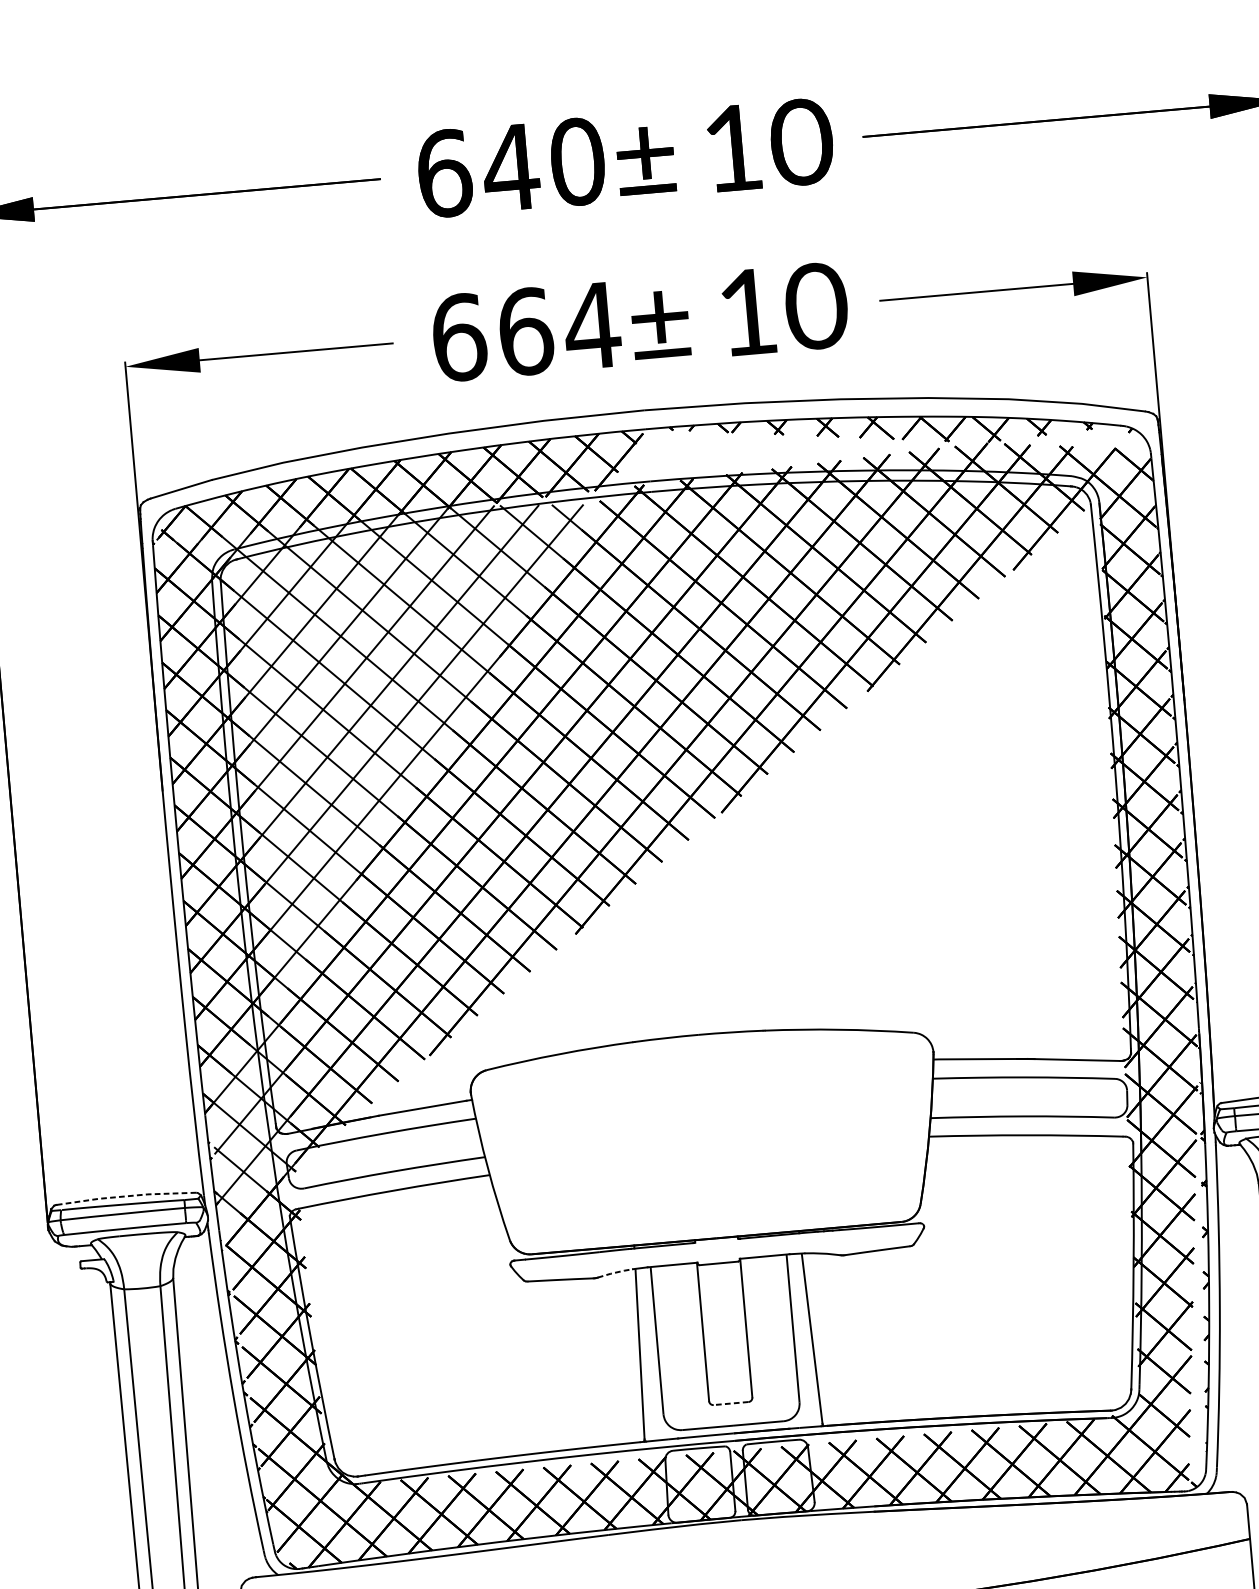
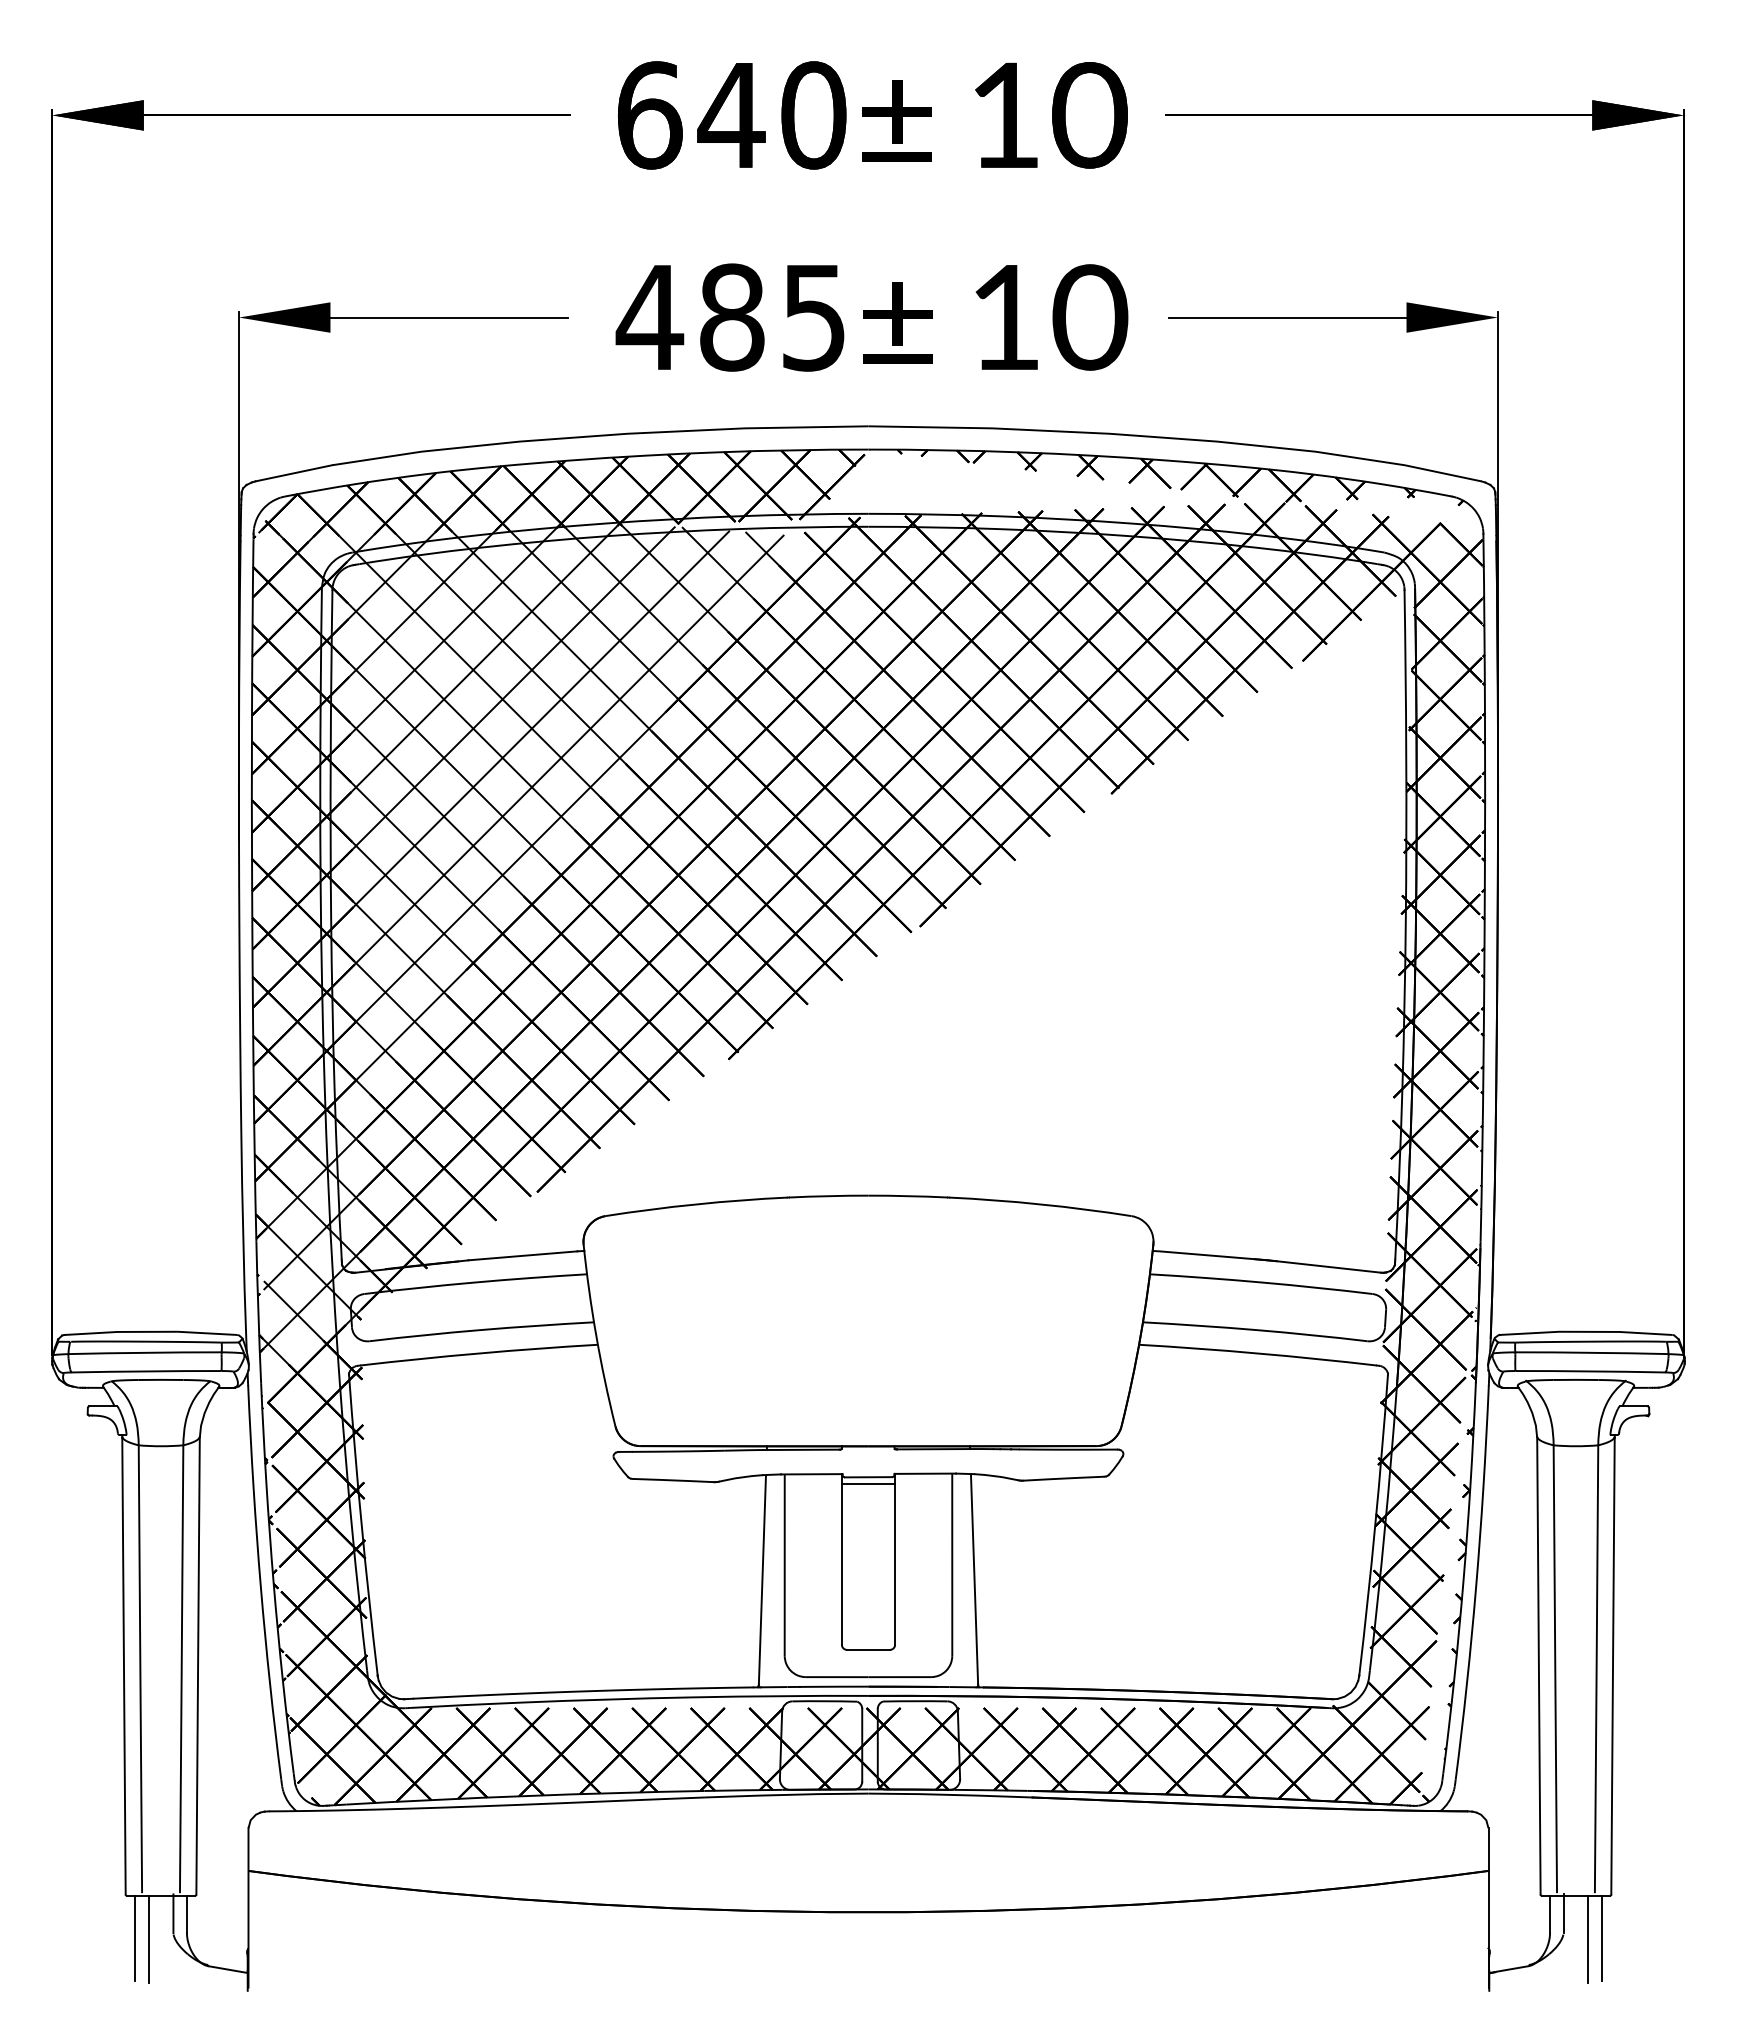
text: (525, 331) -> (731, 317), 664 -> 485
line: (126, 1196) -> (151, 1331), dashed -> solid
line: (719, 1269) -> (868, 1484), added
line: (615, 1272) -> (741, 1477), dashed -> solid
line: (731, 1403) -> (868, 1649), dashed -> solid

